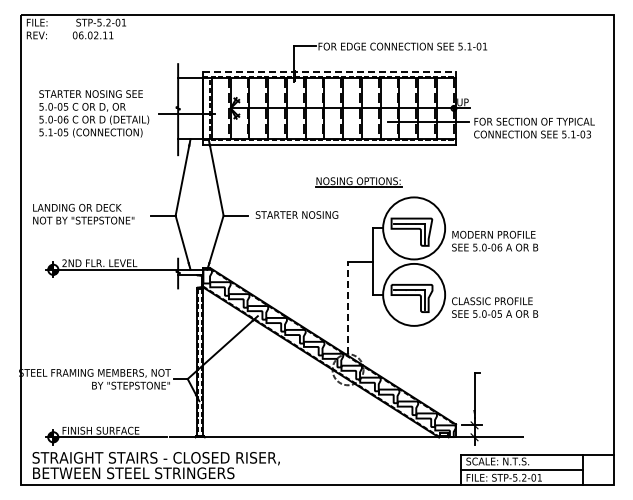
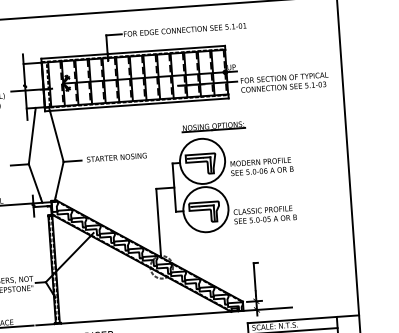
line: (329, 72) -> (133, 52), dashed -> solid
part: (358, 182) -> (213, 127), moved
line: (348, 307) -> (158, 222), dashed -> solid

